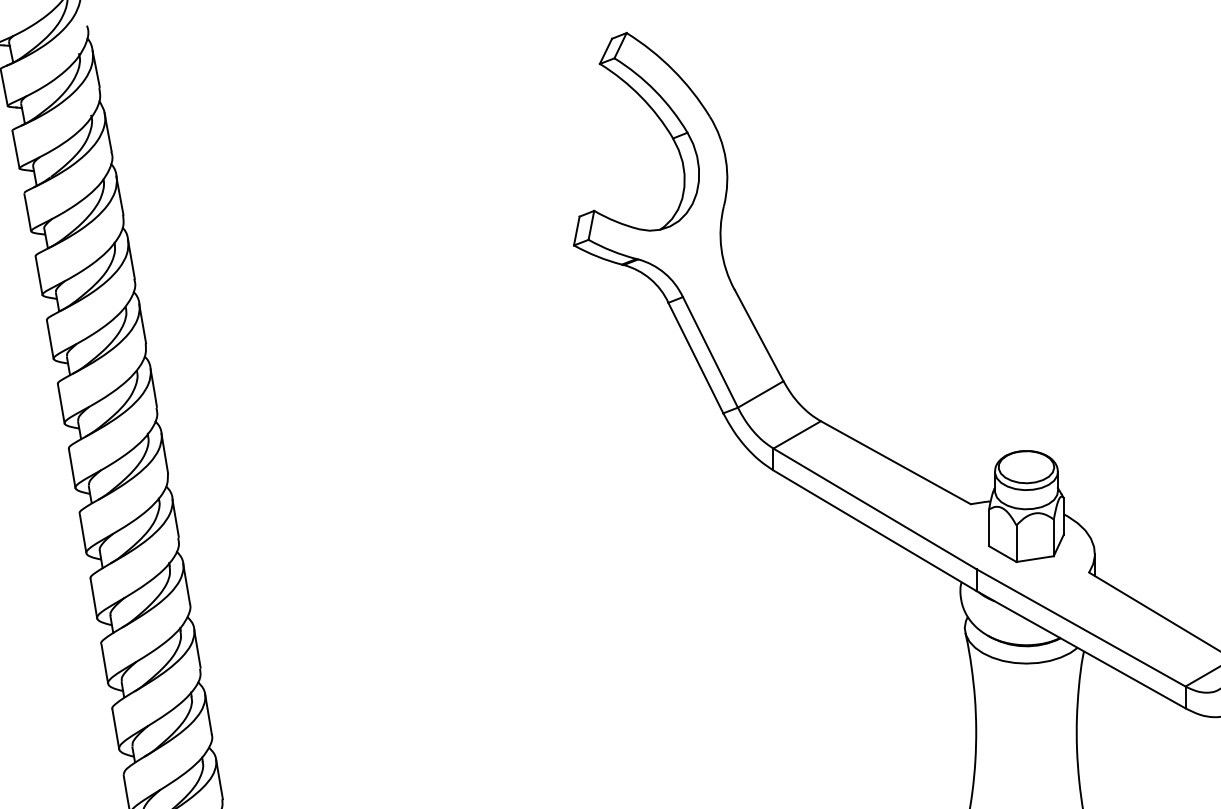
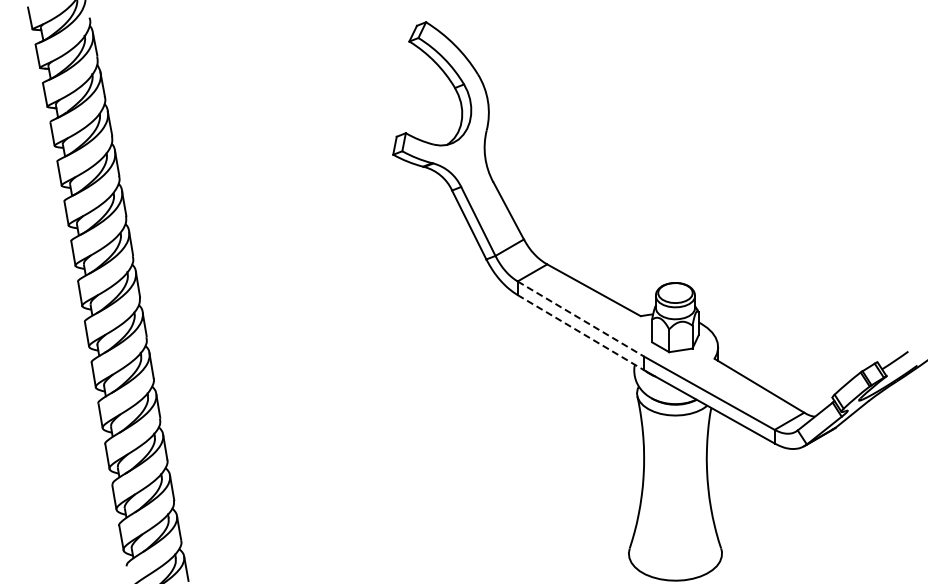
line: (875, 509) -> (581, 319), solid -> dashed
line: (875, 530) -> (581, 332), solid -> dashed

